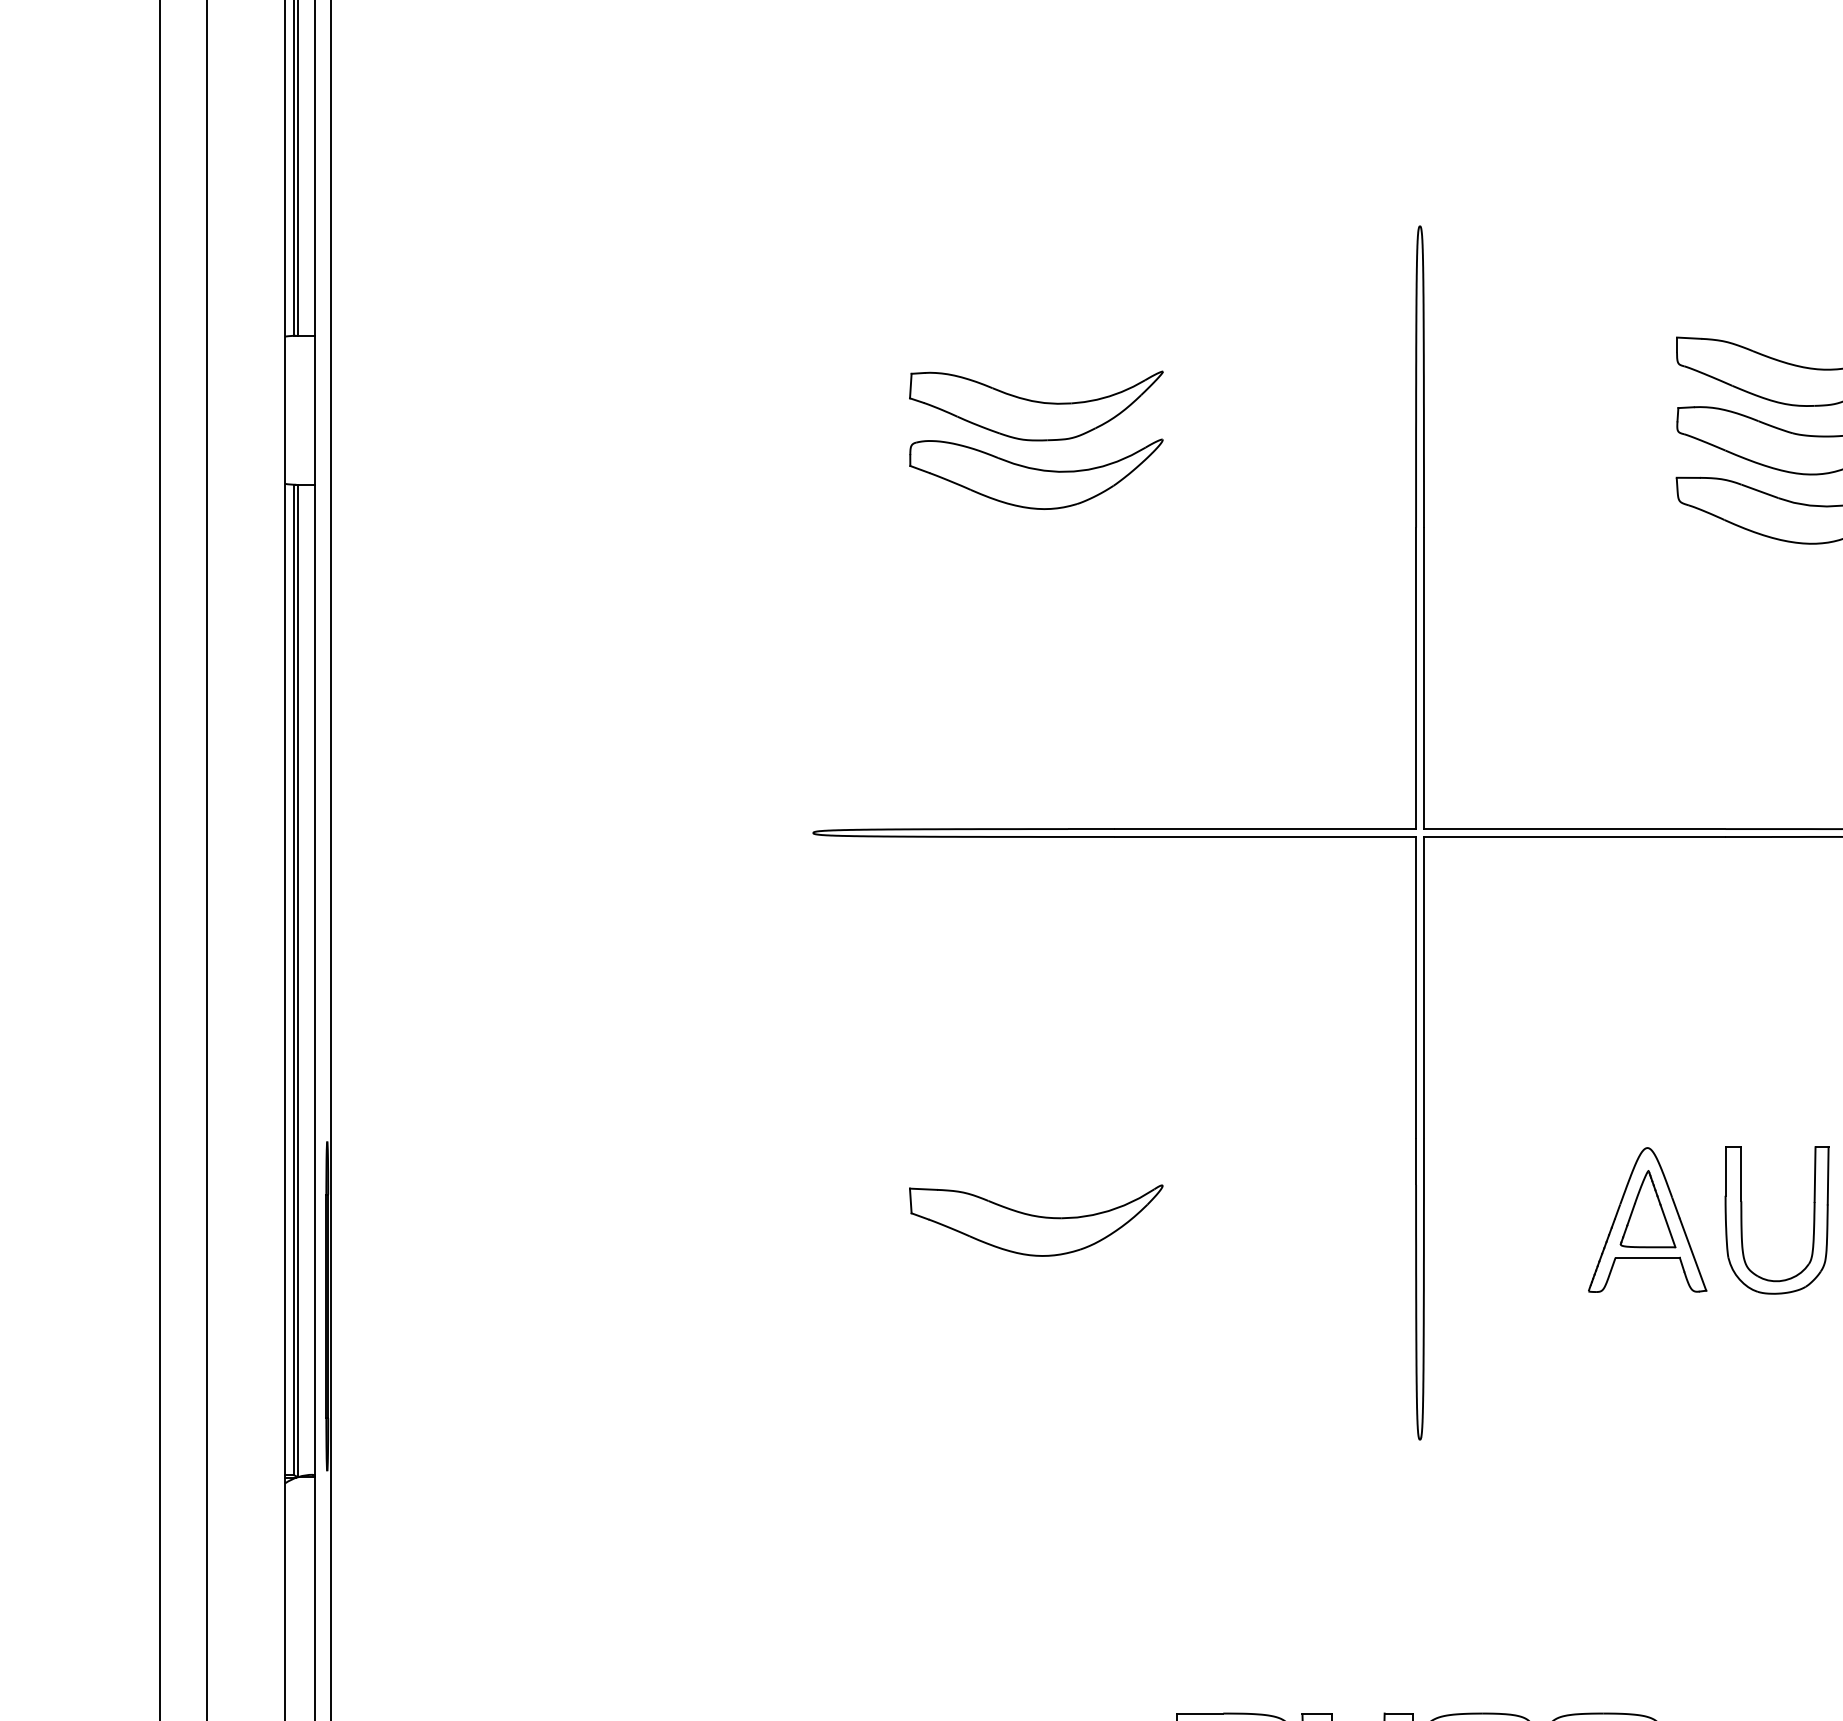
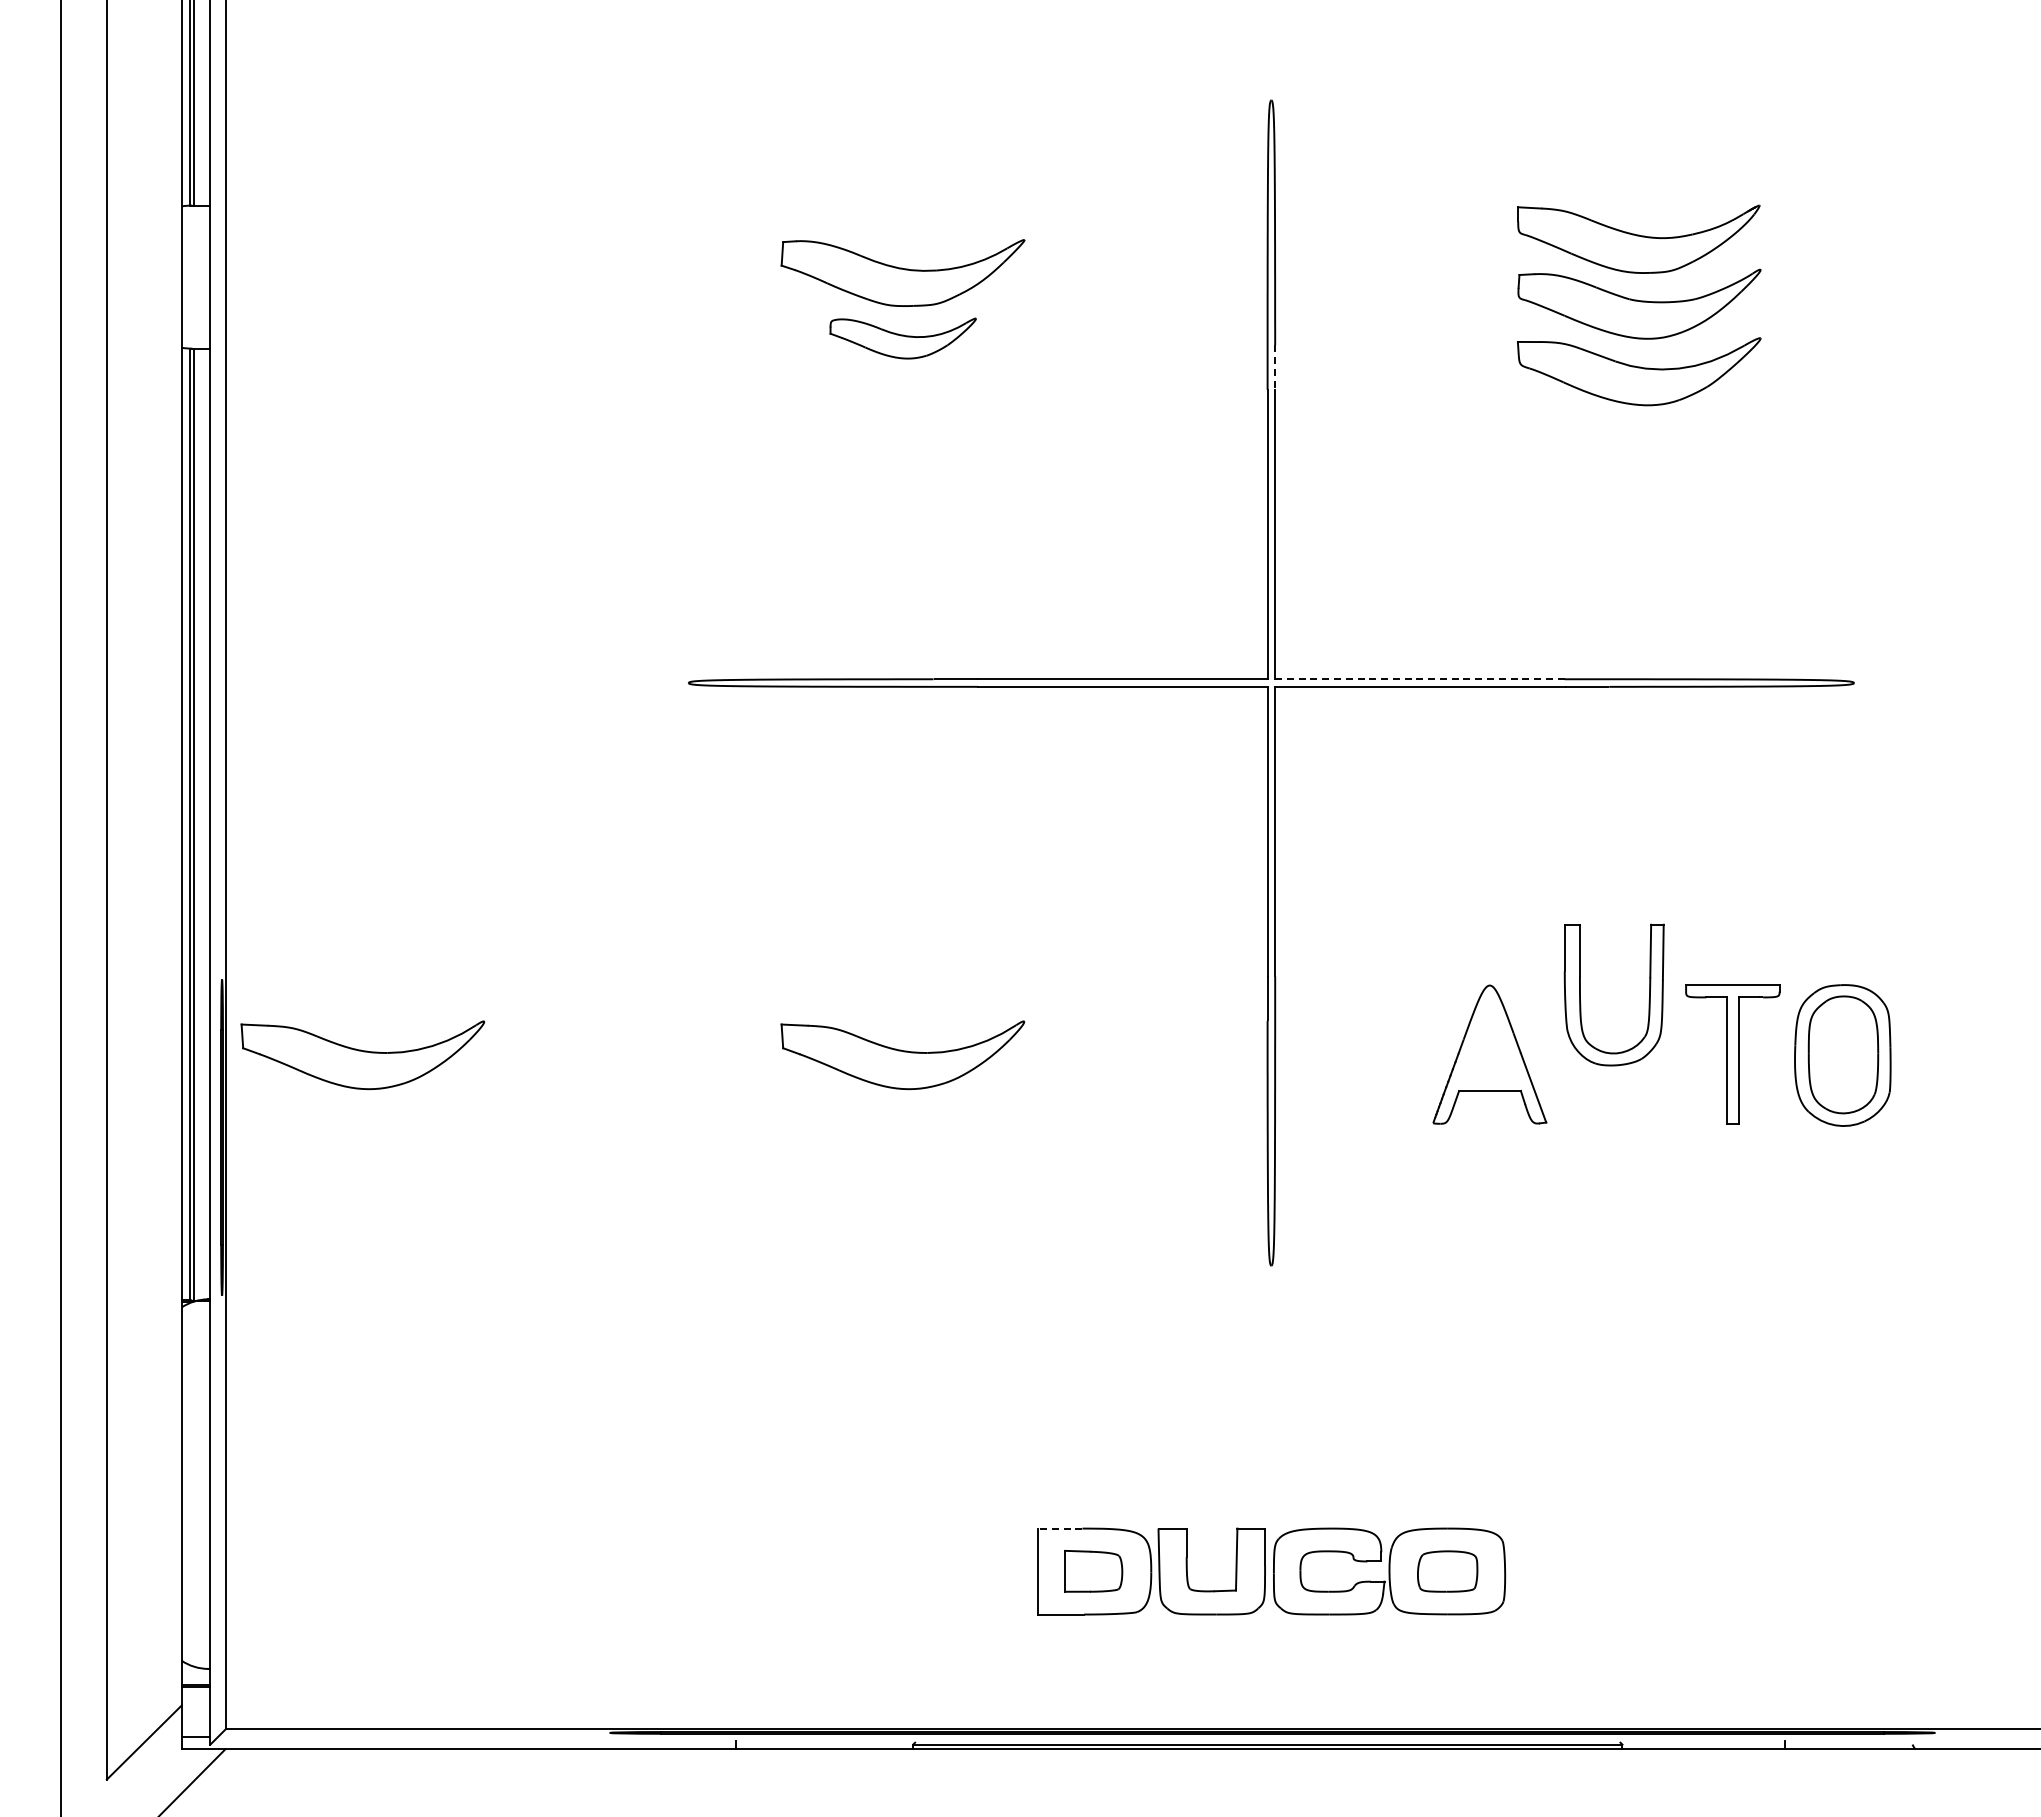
part: (1036, 474) -> (903, 338), size x0.6
line: (1424, 505) -> (1275, 368), solid -> dashed
line: (1574, 829) -> (1419, 679), solid -> dashed
part: (1648, 1208) -> (1490, 1043), removed
part: (1741, 1219) -> (1580, 994), moved
part: (473, 1220) -> (362, 1055), added
line: (1199, 1713) -> (1059, 1528), solid -> dashed

